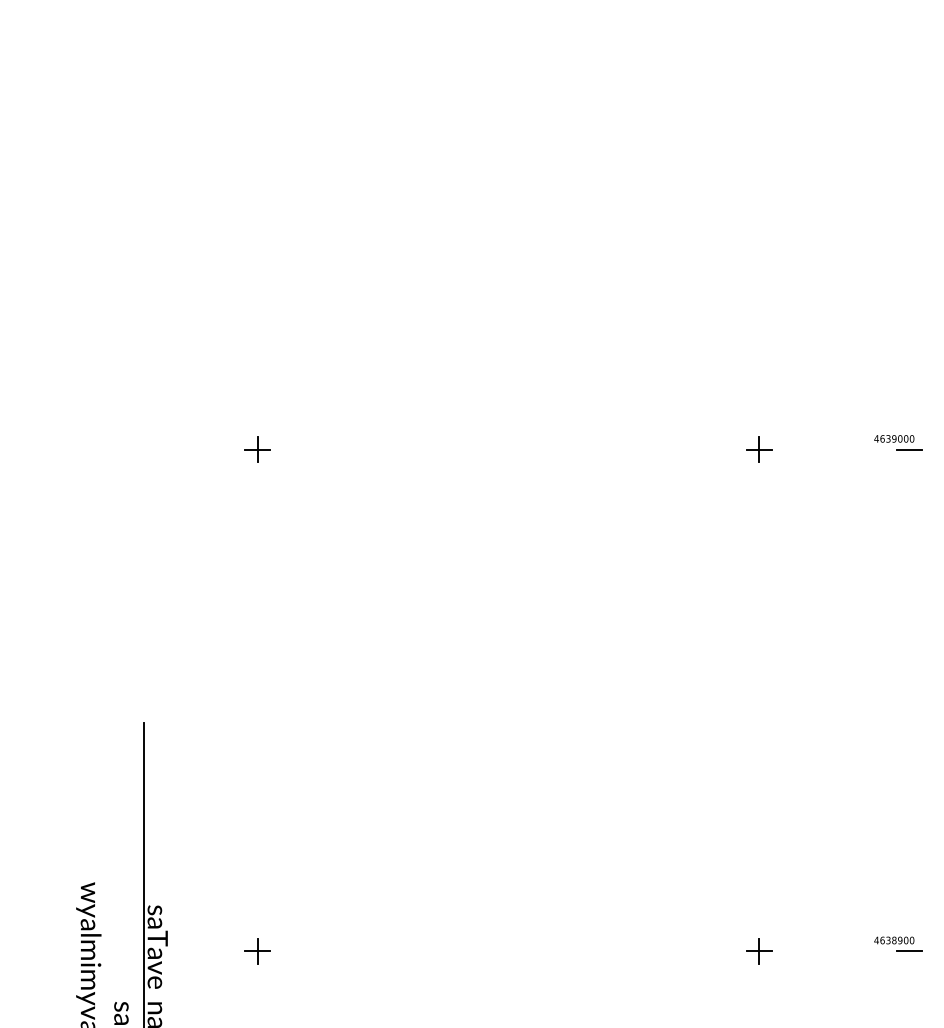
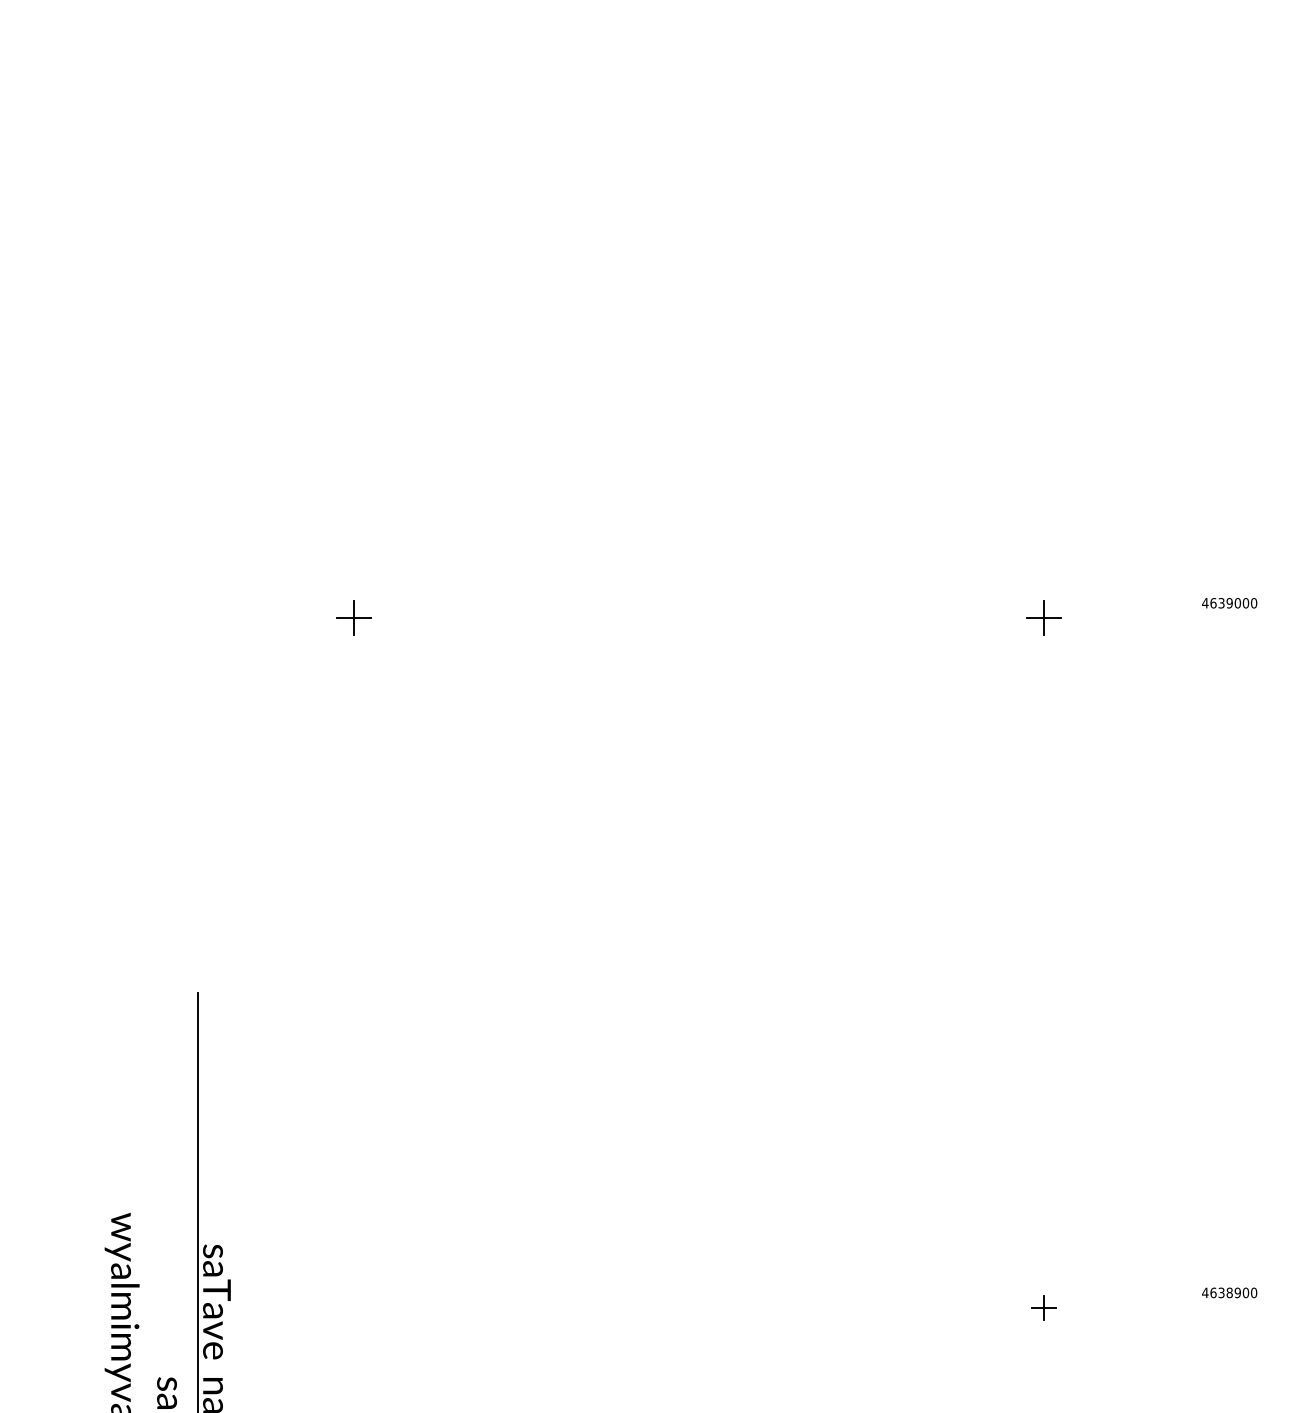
line: (909, 449) -> (1250, 617), removed
part: (257, 951) -> (354, 1308), removed
part: (759, 951) -> (1044, 1308), size x0.7
line: (909, 951) -> (1250, 1308), removed

